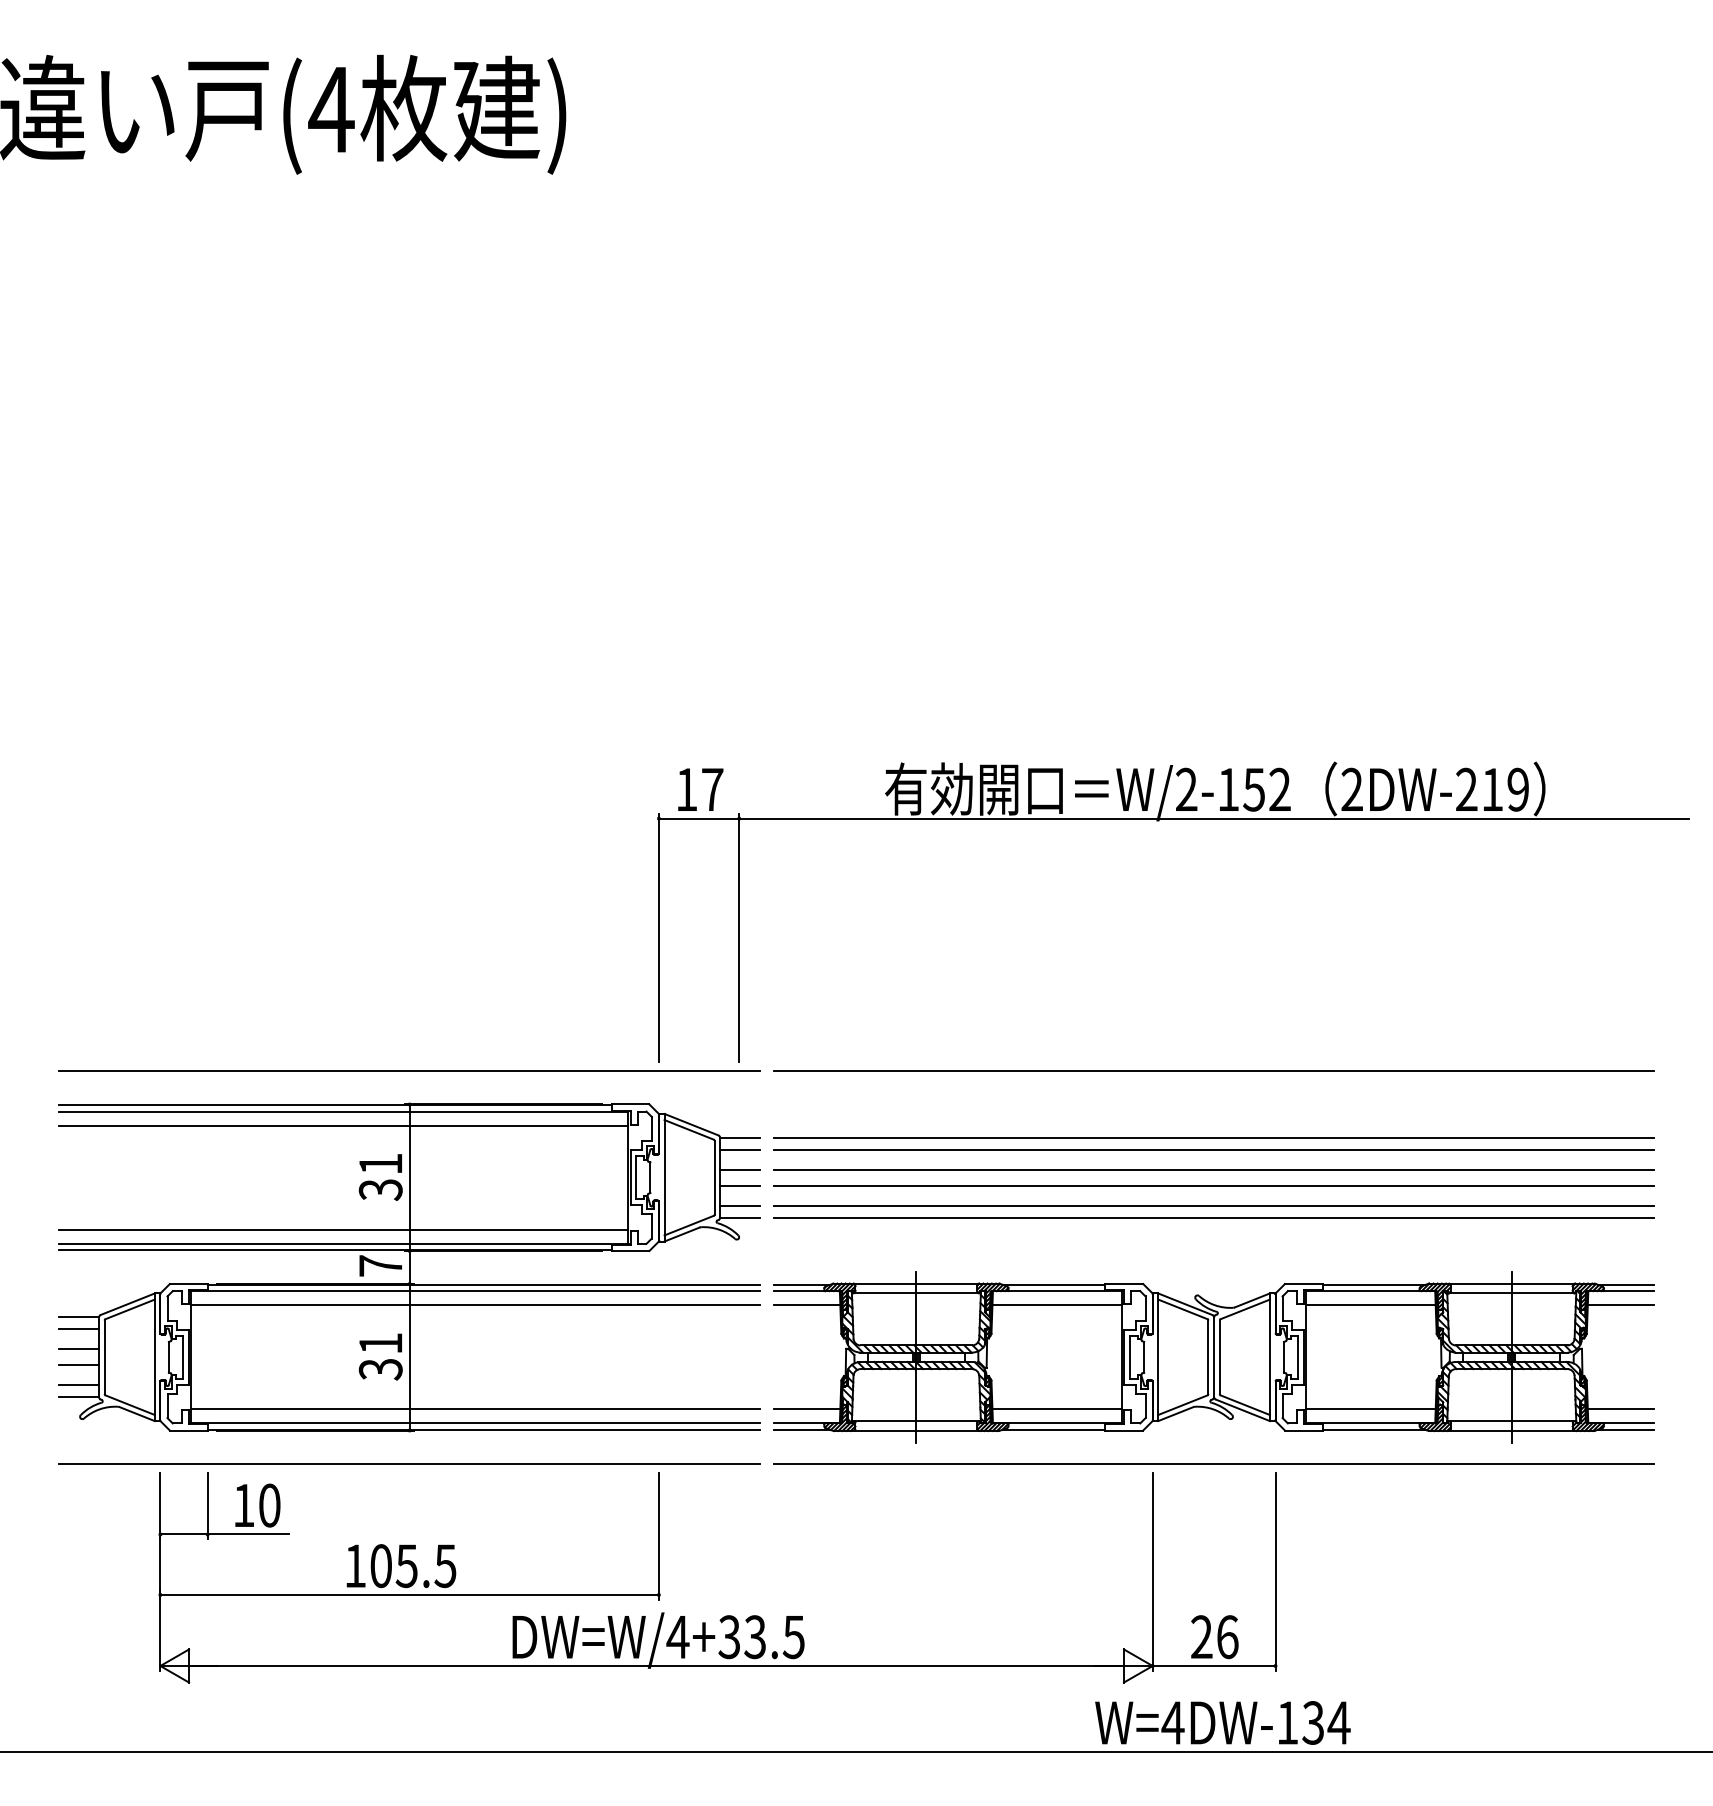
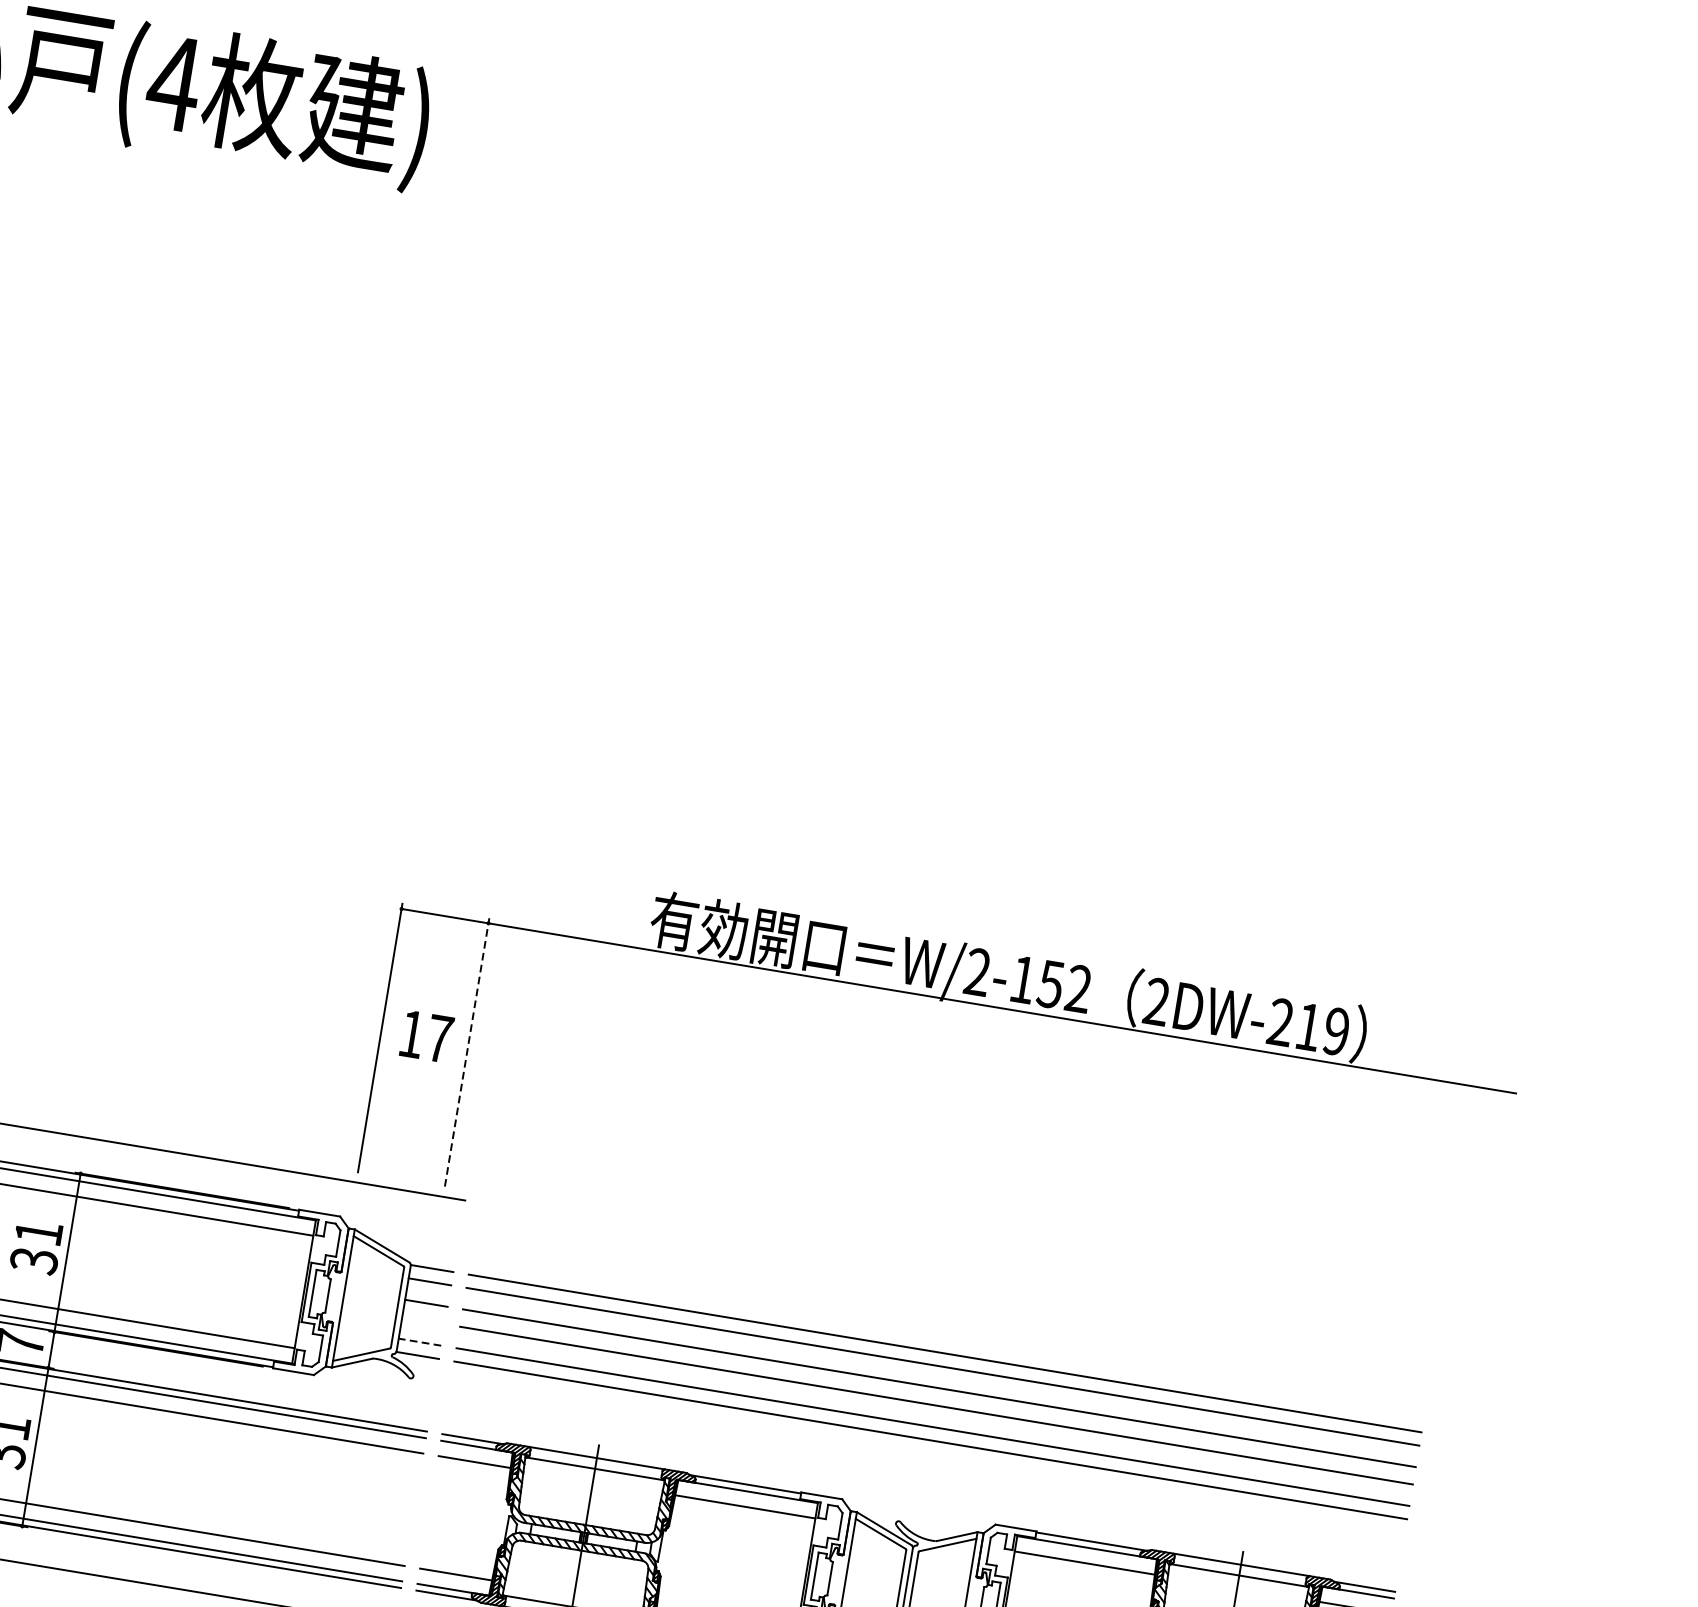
text: (700, 789) -> (426, 1036), moved
line: (739, 937) -> (467, 1052), solid -> dashed
line: (1213, 1071) -> (956, 1281), removed
line: (739, 1185) -> (423, 1320), removed
line: (739, 1205) -> (419, 1341), solid -> dashed

